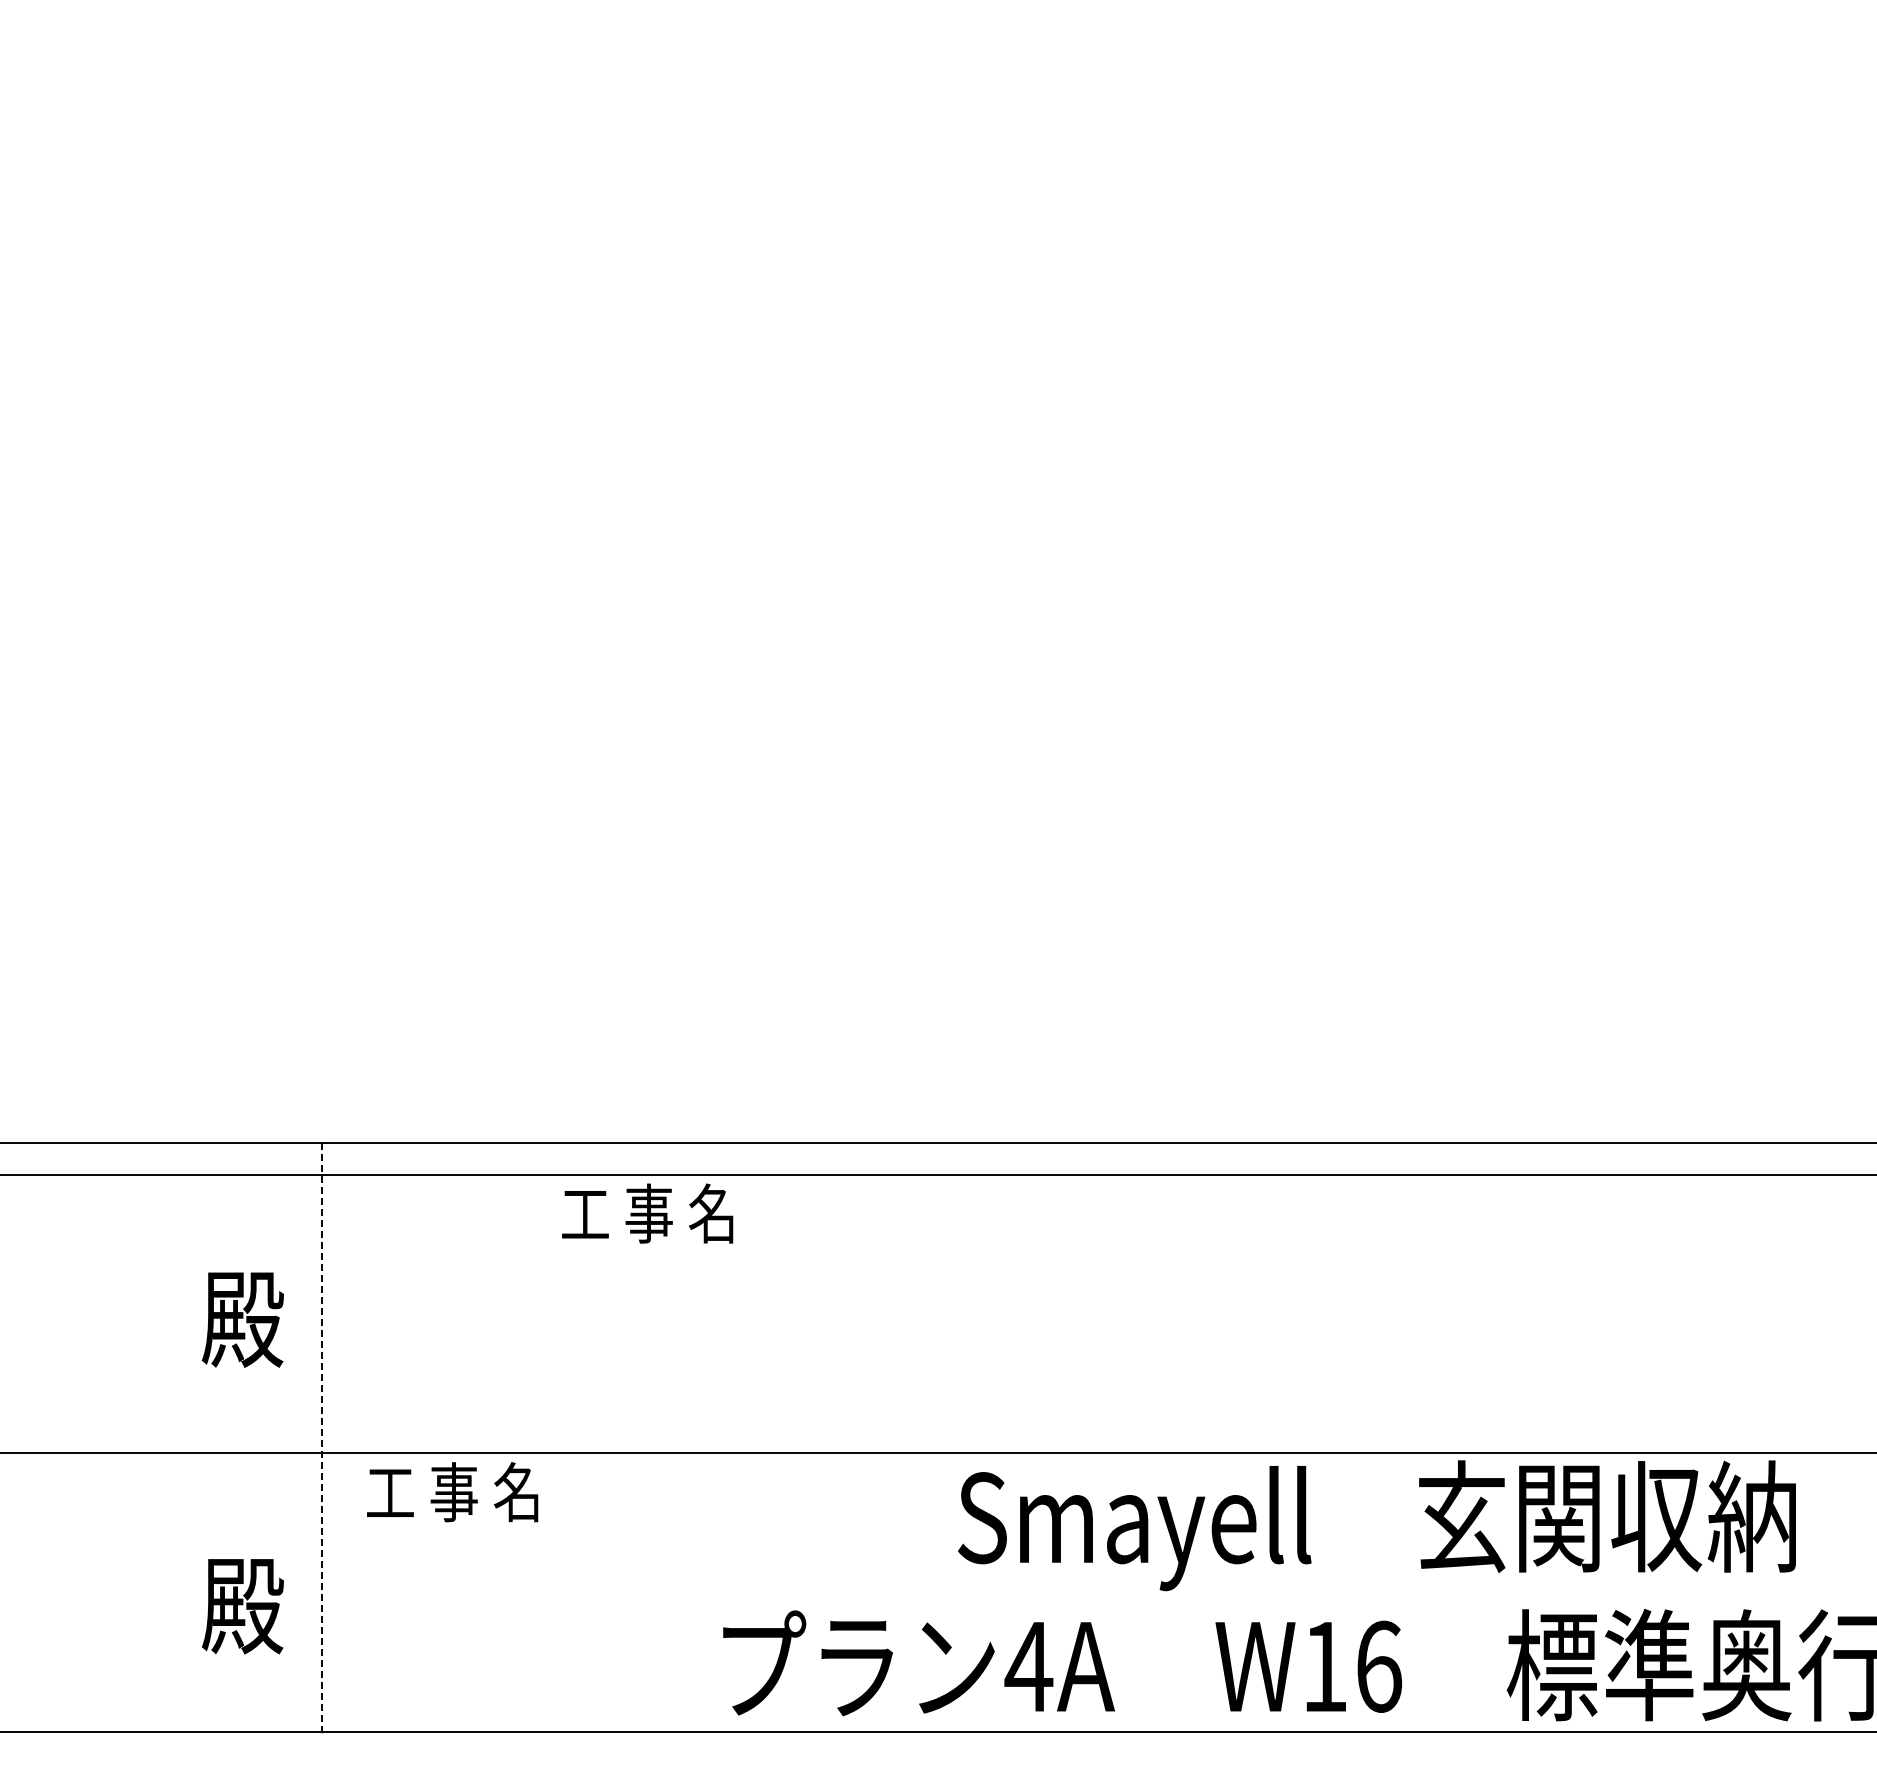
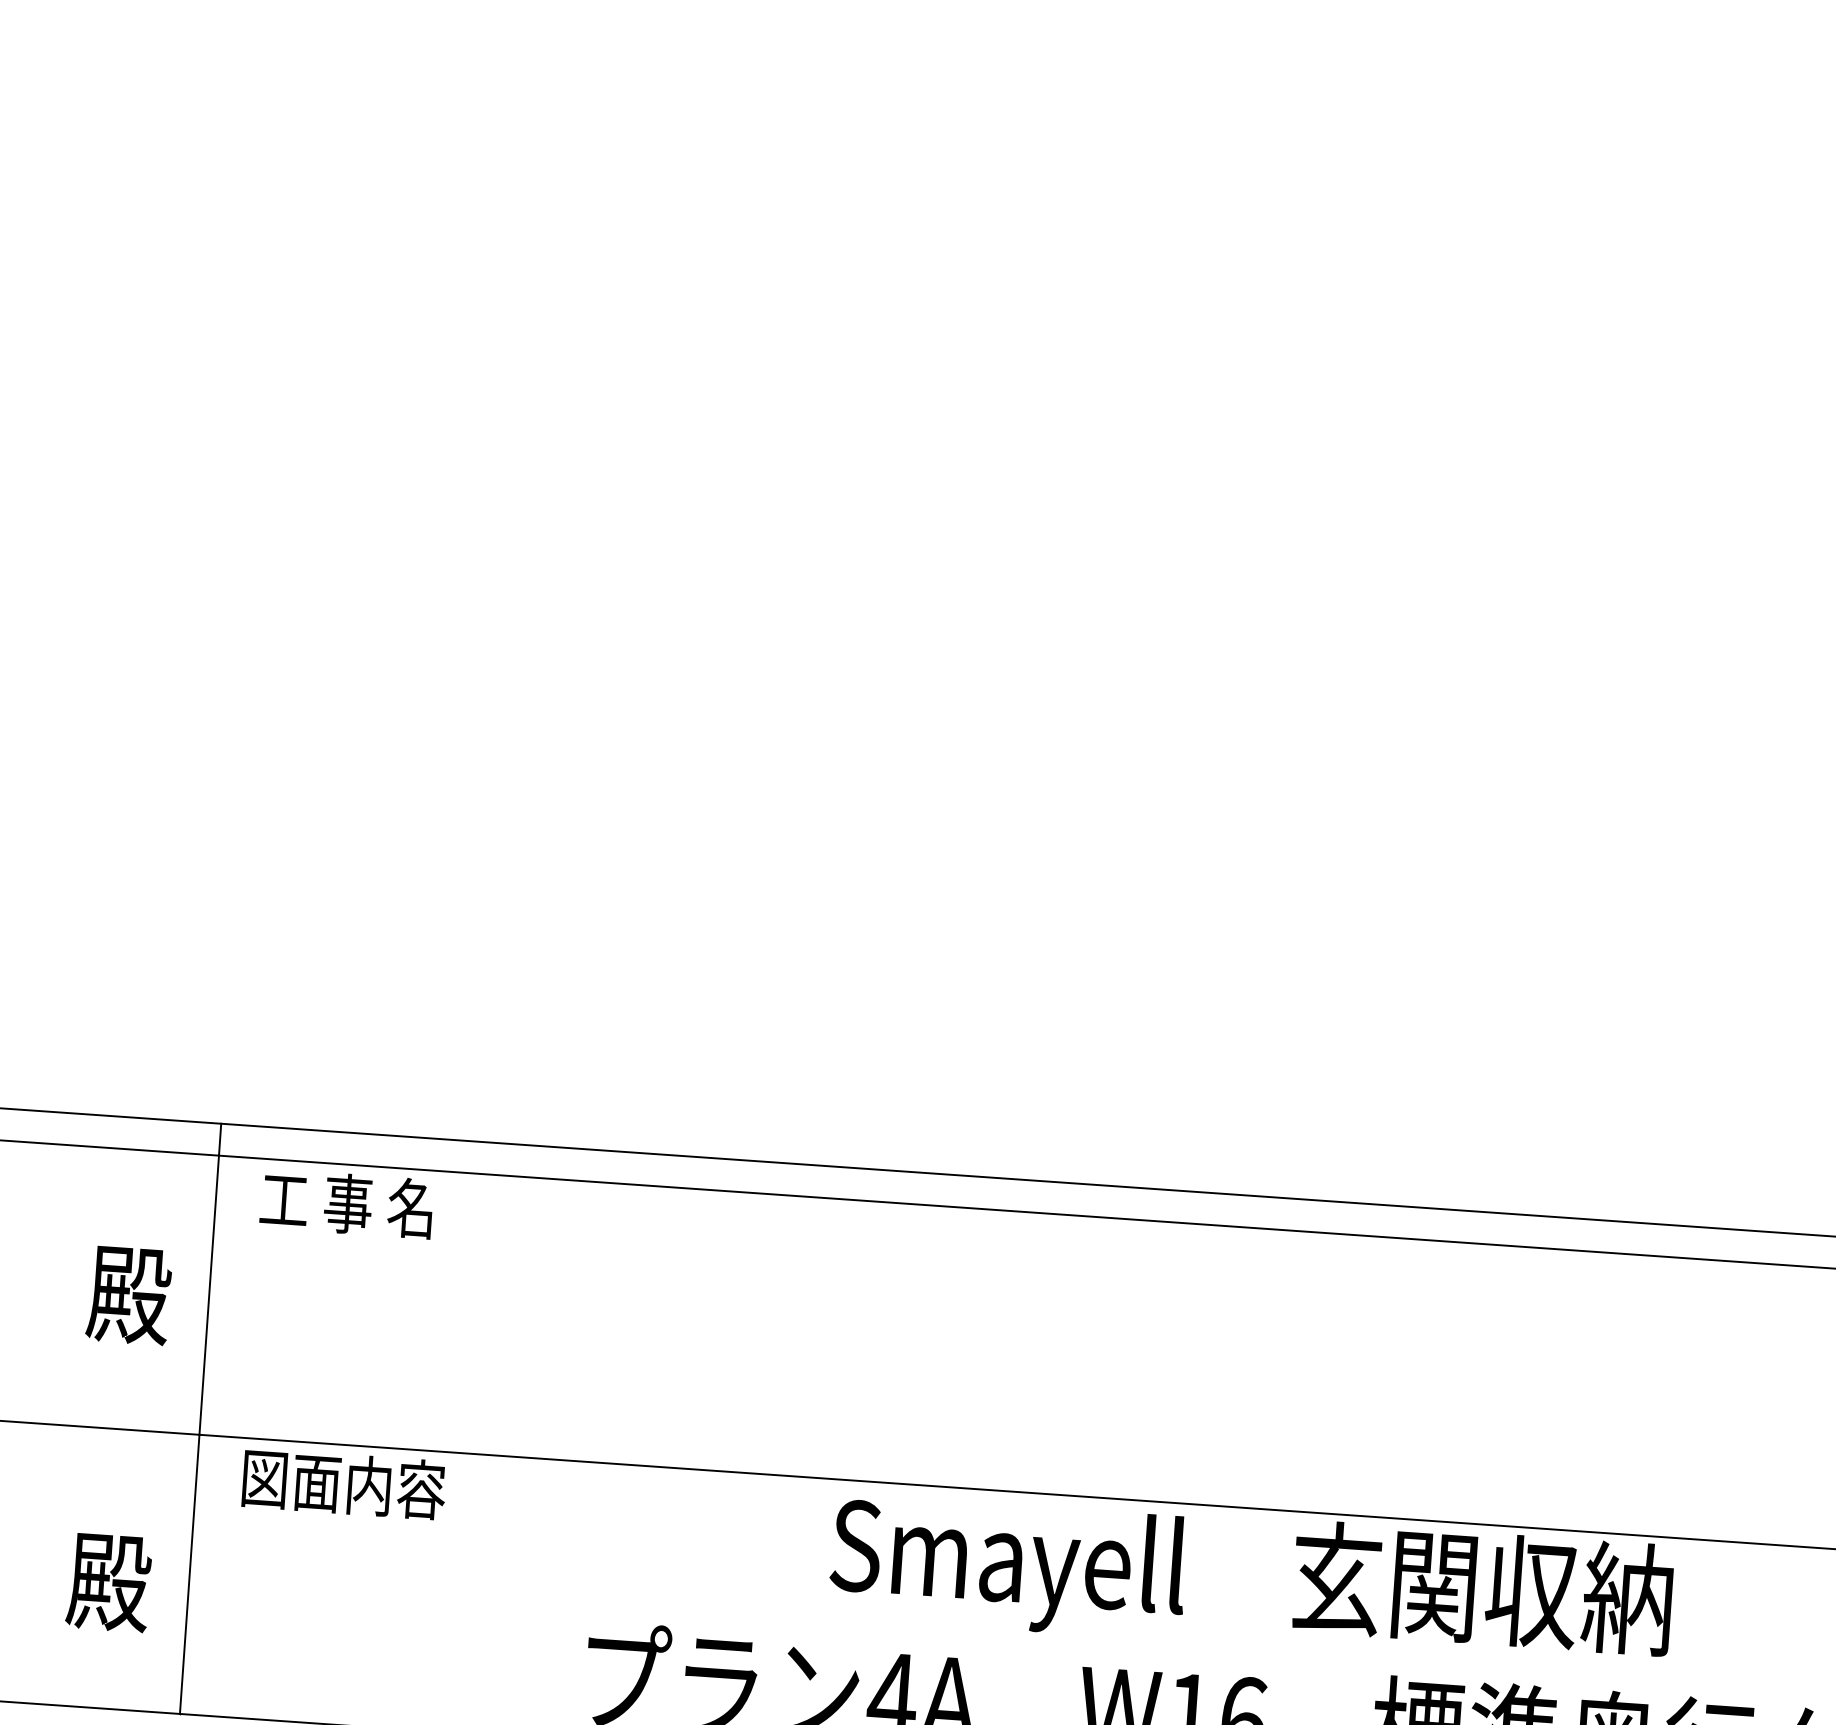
text: (647, 1213) -> (346, 1203), moved
line: (322, 1437) -> (200, 1419), dashed -> solid
text: (468, 1492) -> (343, 1484), 工 事 名 -> 図面内容

